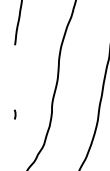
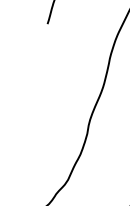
line: (15, 114) -> (31, 128), removed

